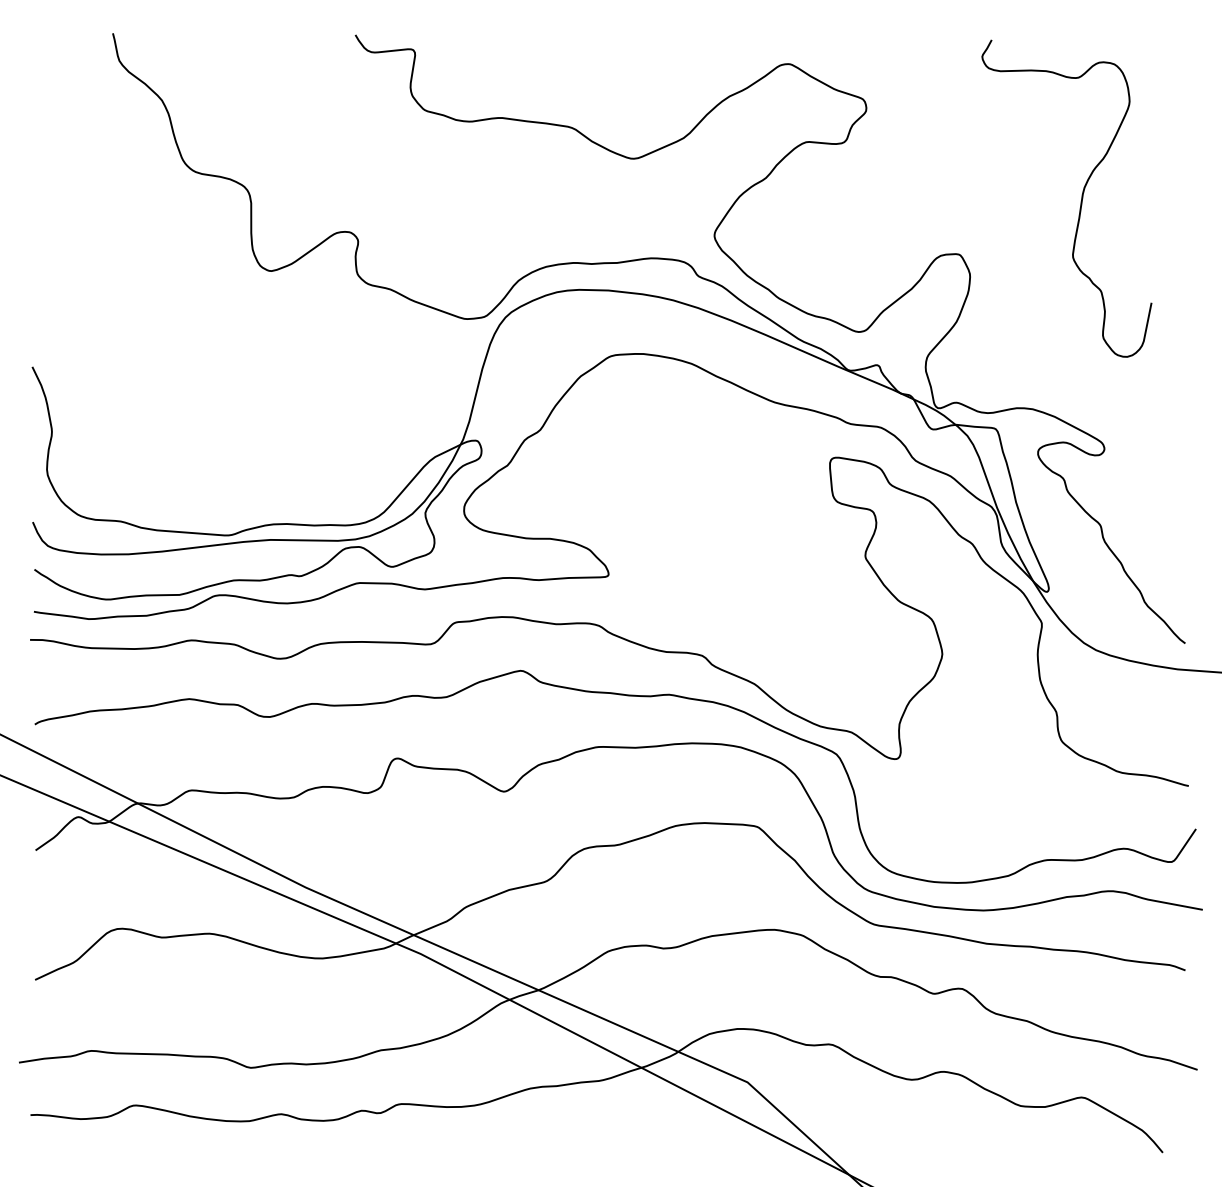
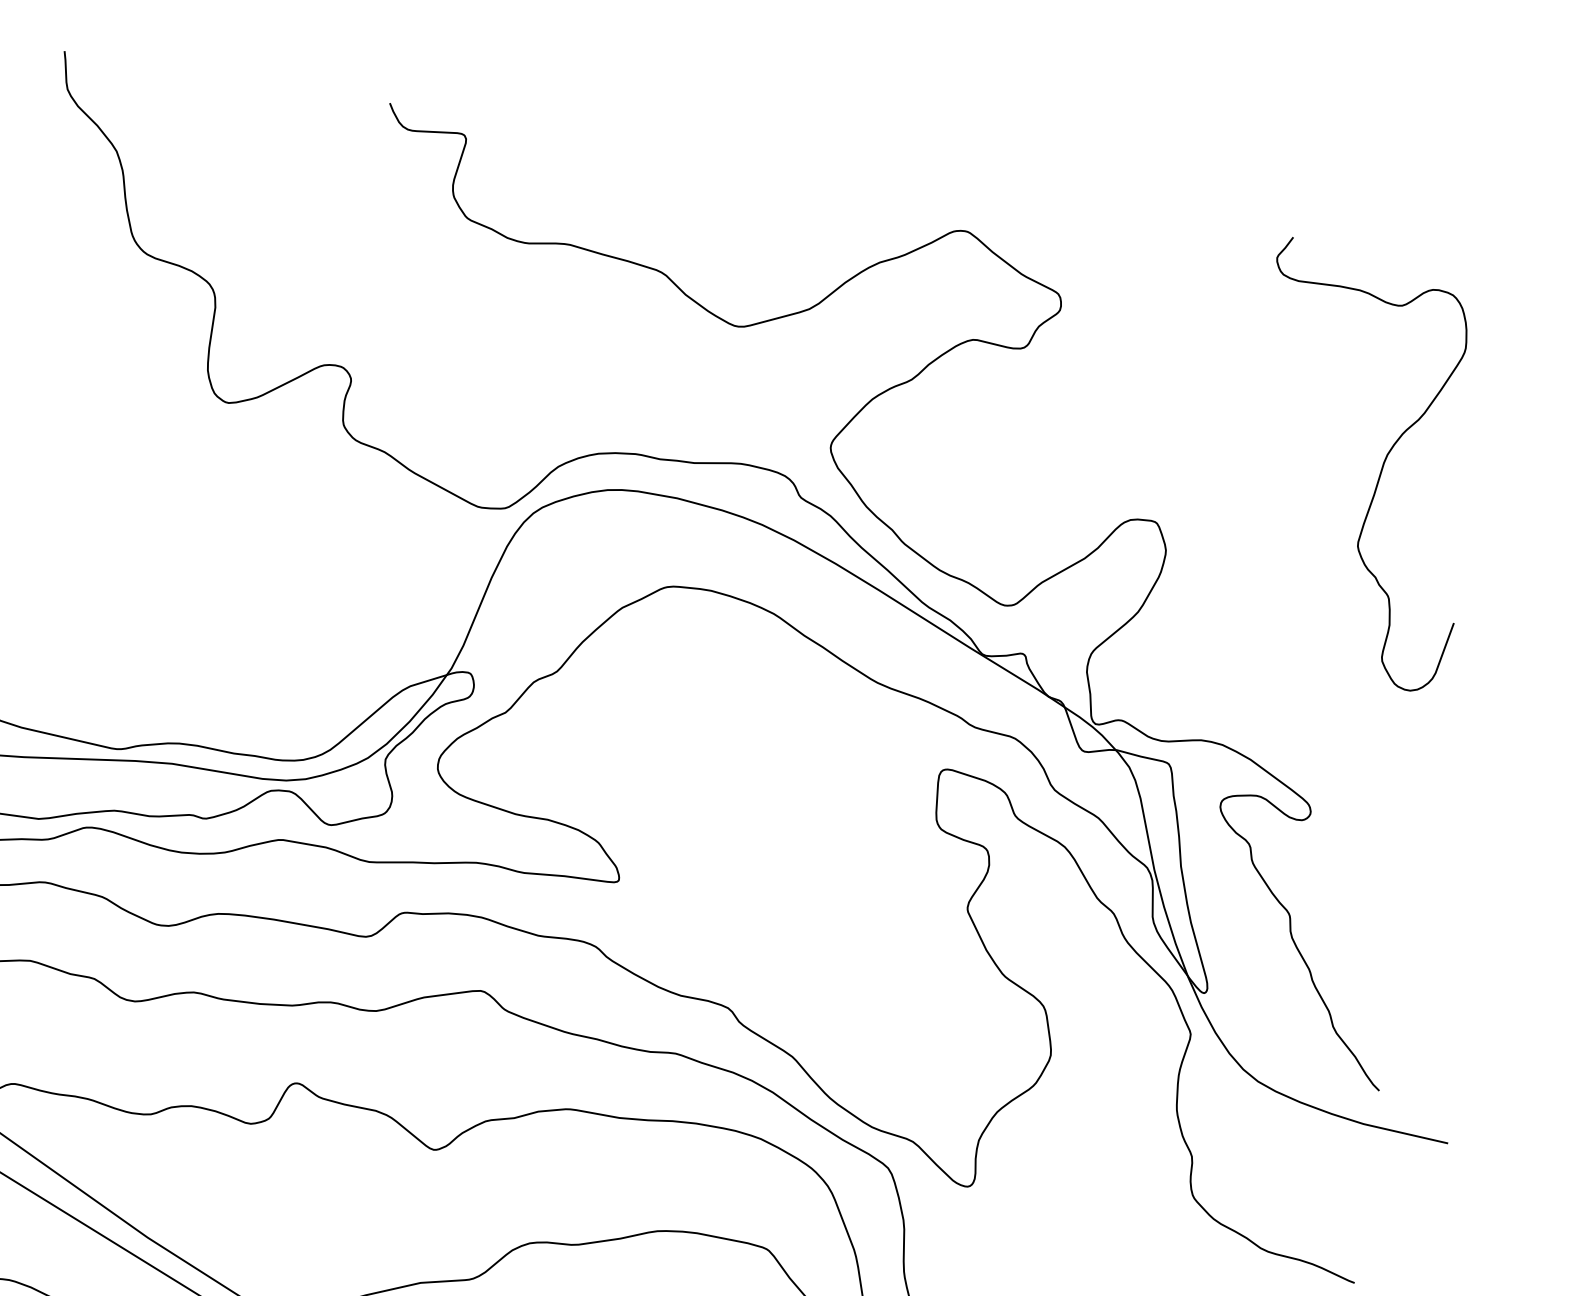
curve: (1080, 201) -> (1379, 472), moved

